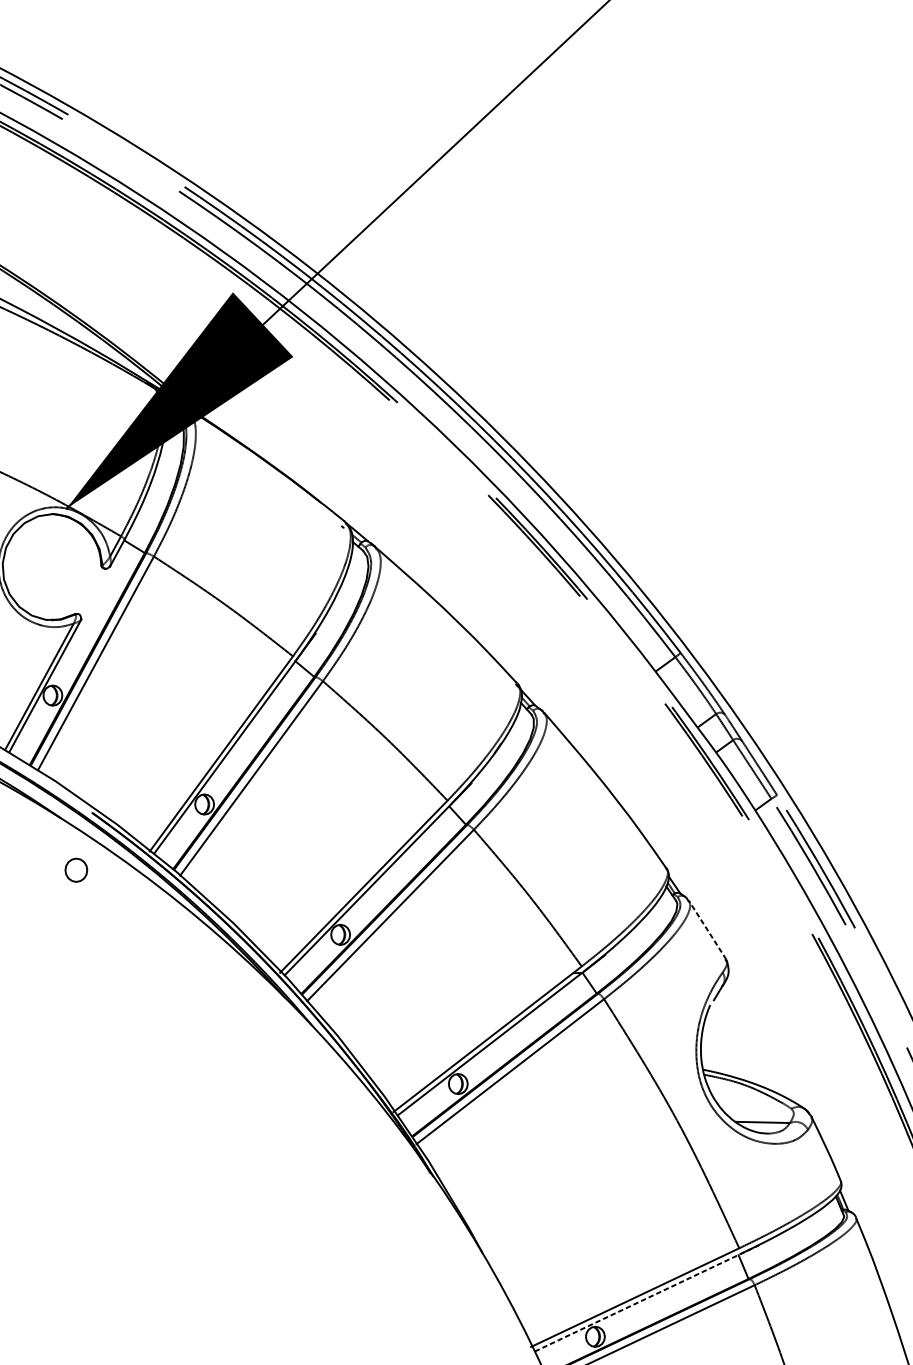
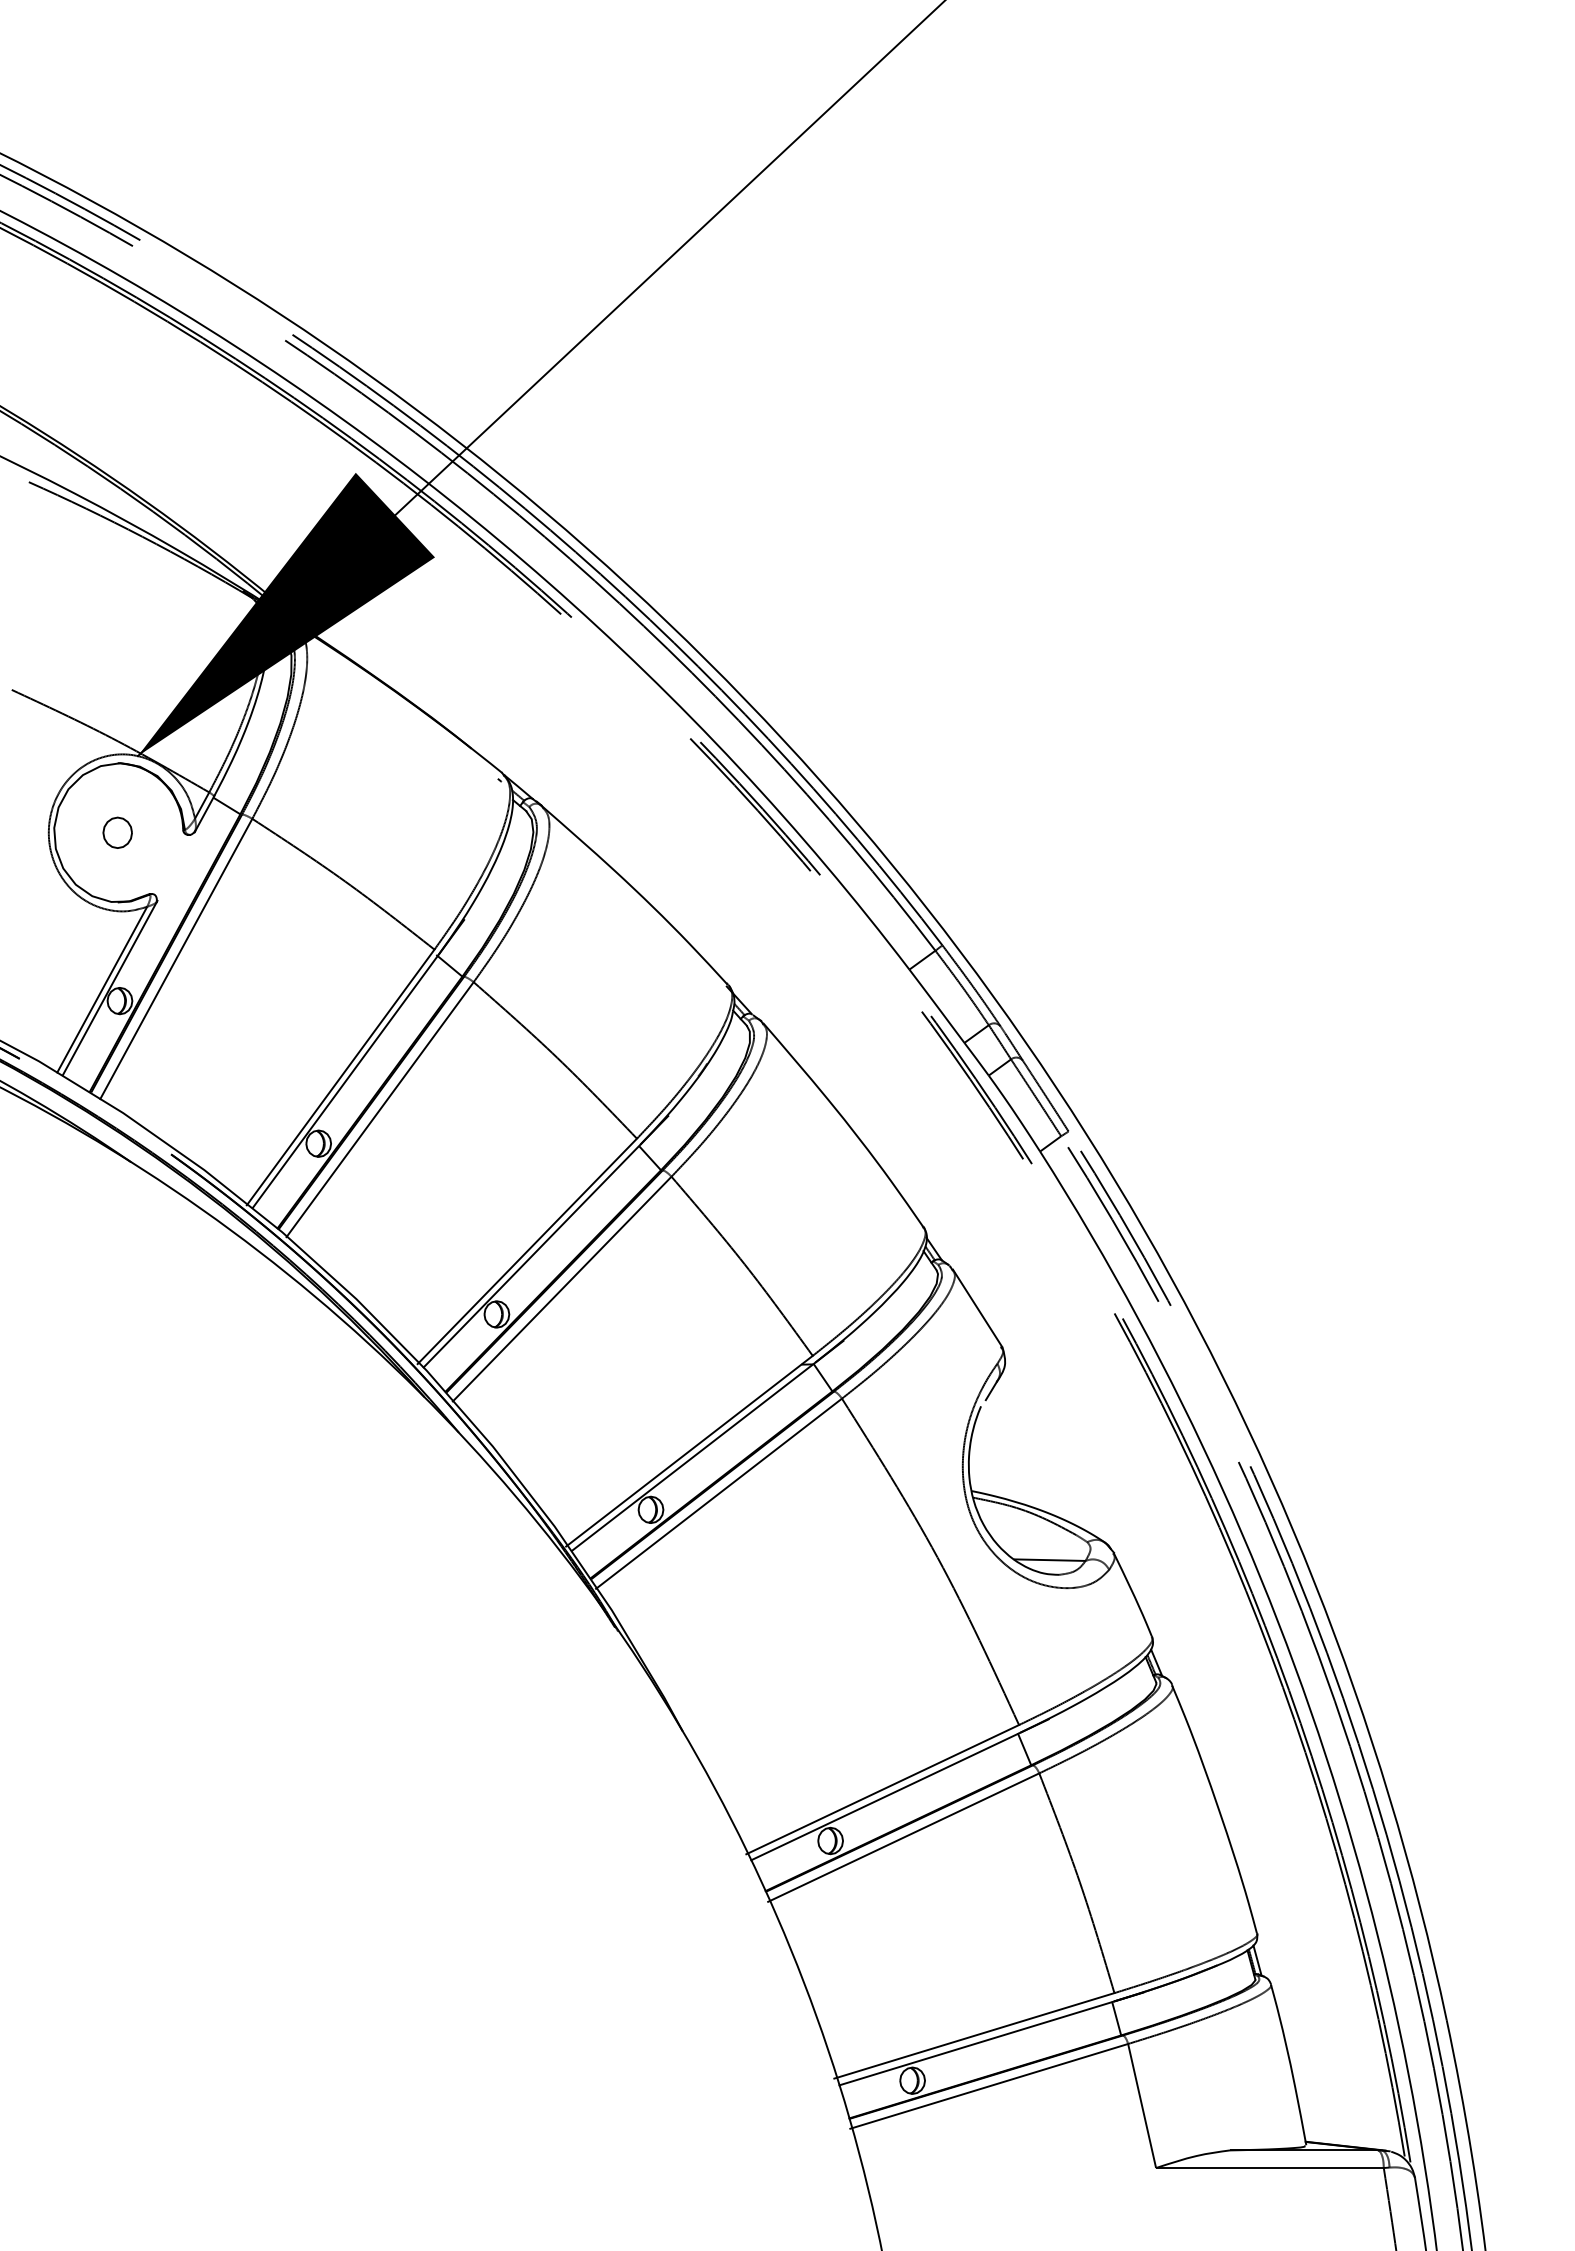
part: (76, 870) -> (117, 832), moved
line: (707, 930) -> (977, 1308), dashed -> solid
line: (648, 1297) -> (900, 1789), dashed -> solid

